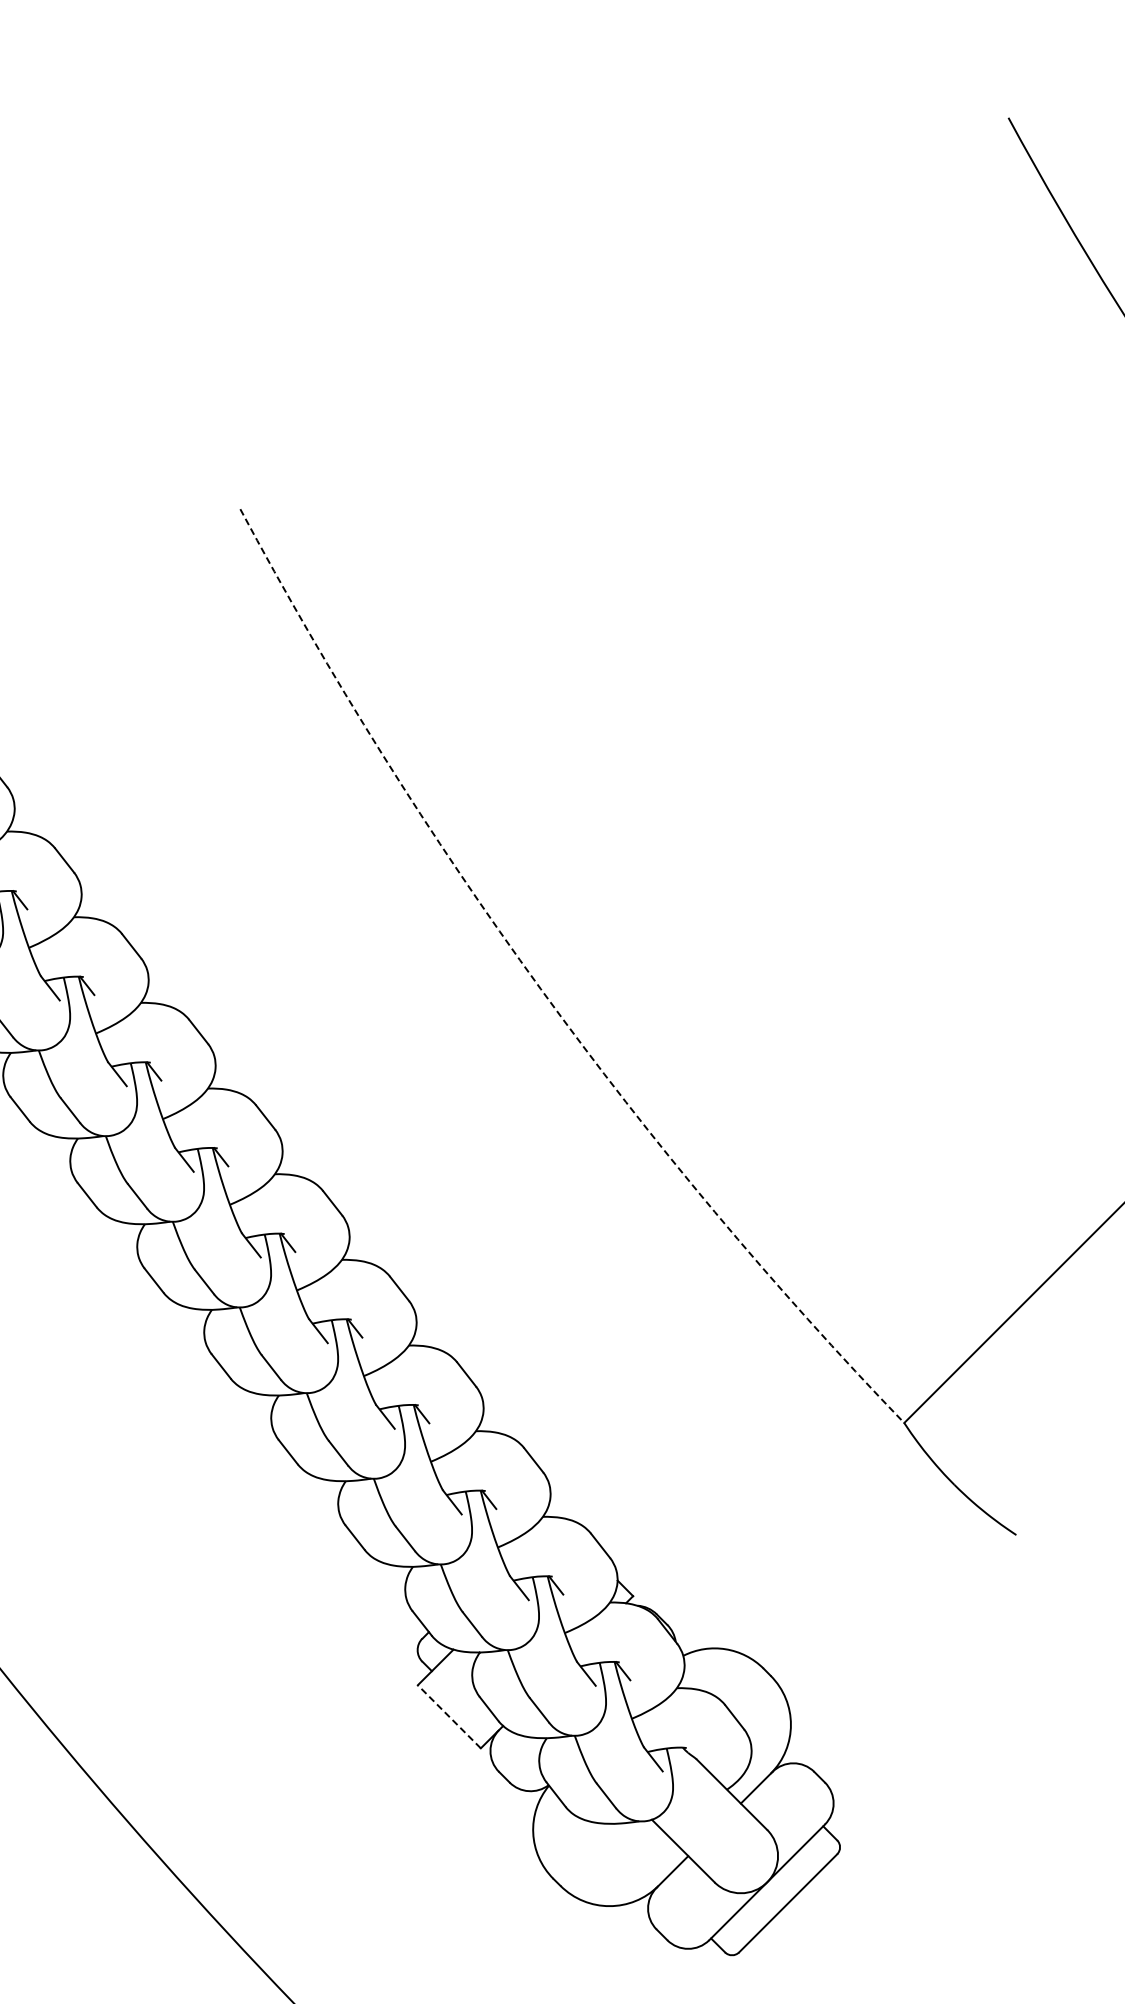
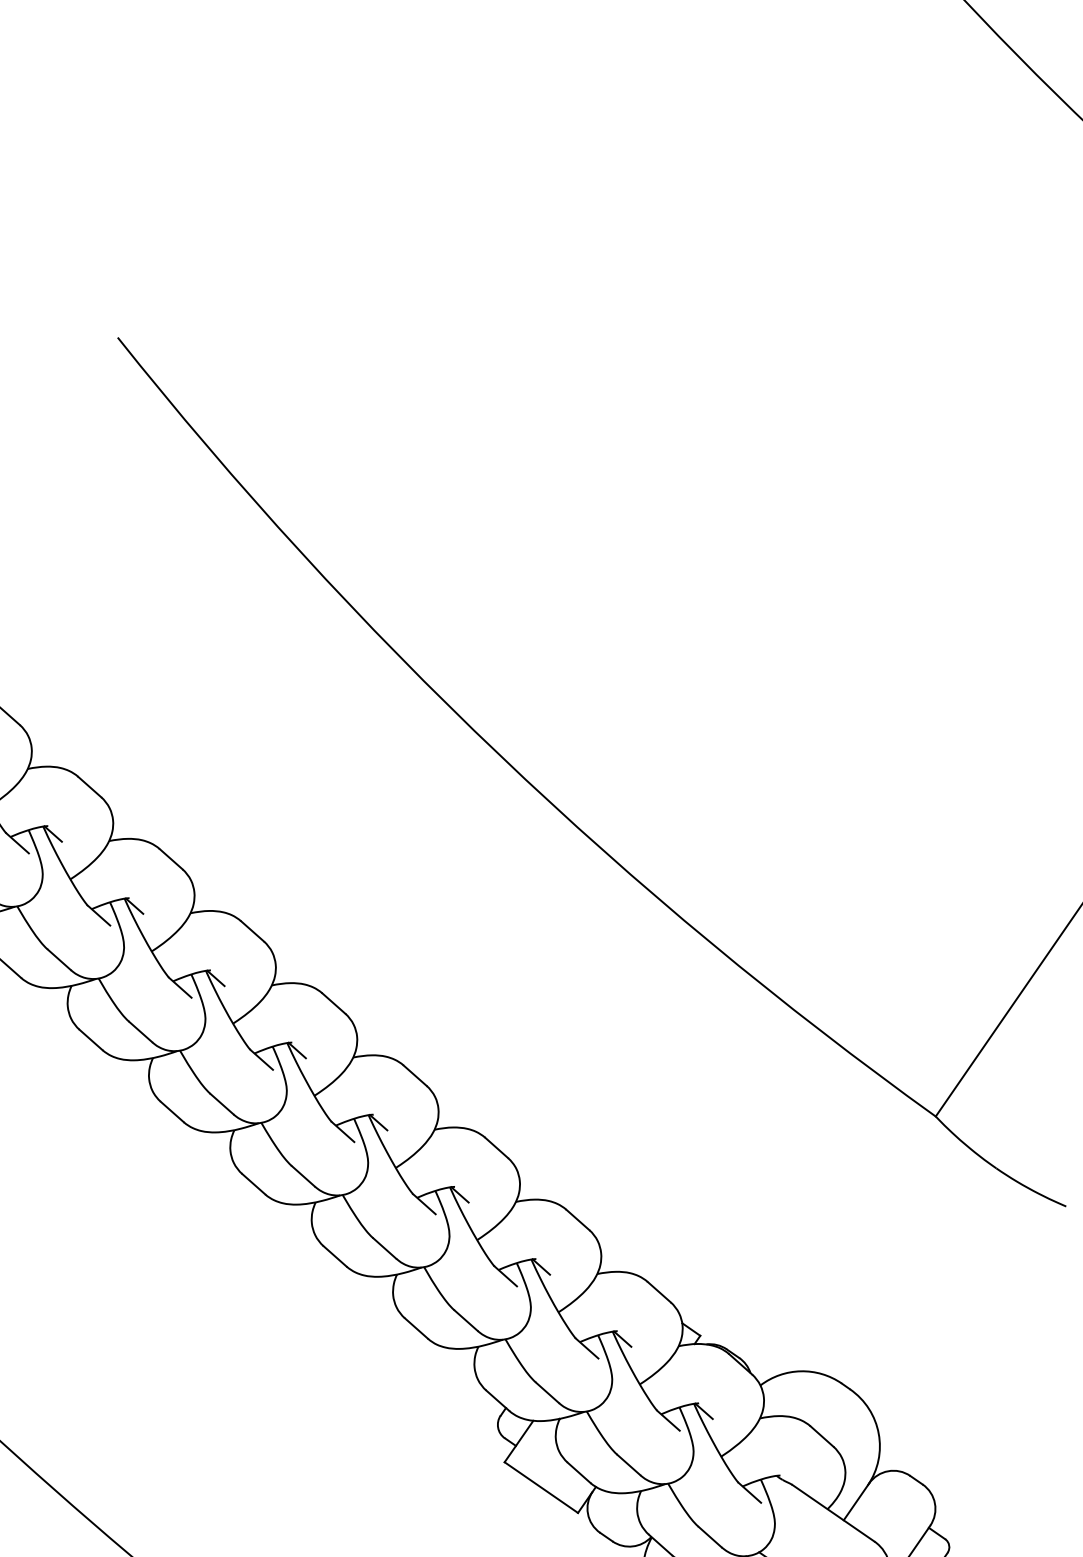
arc: (540, 989) -> (499, 755), dashed -> solid
line: (449, 1716) -> (541, 1487), dashed -> solid

